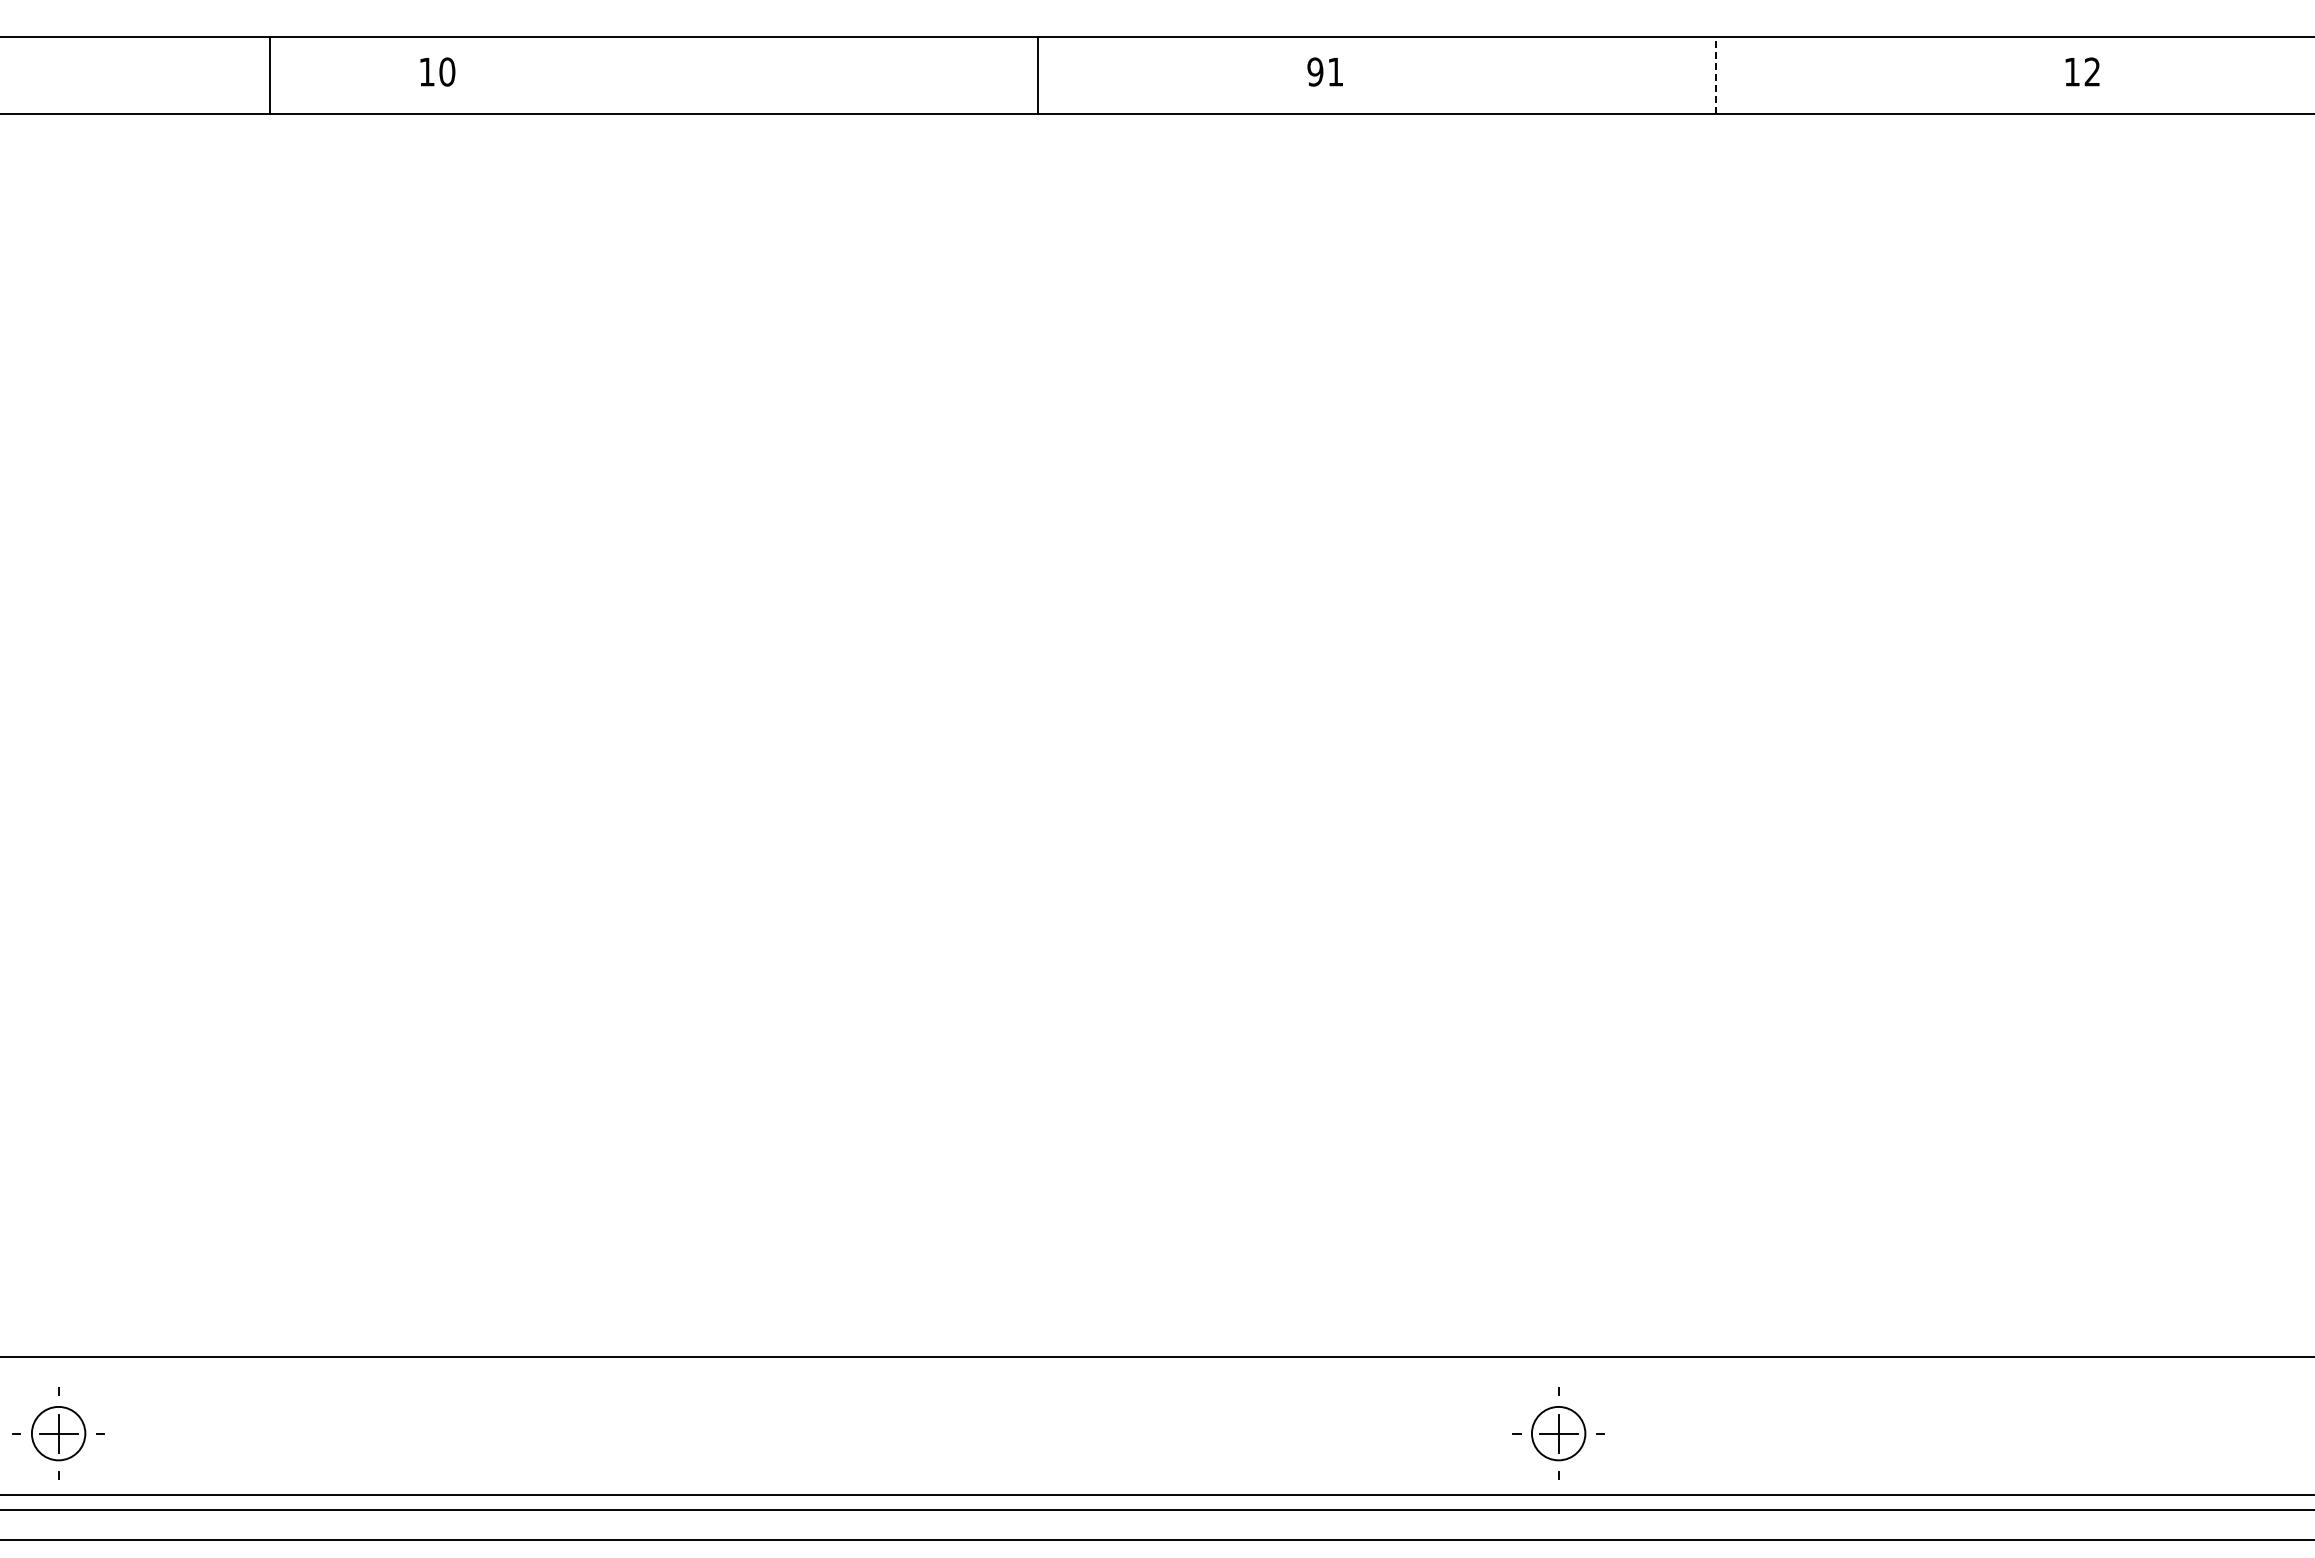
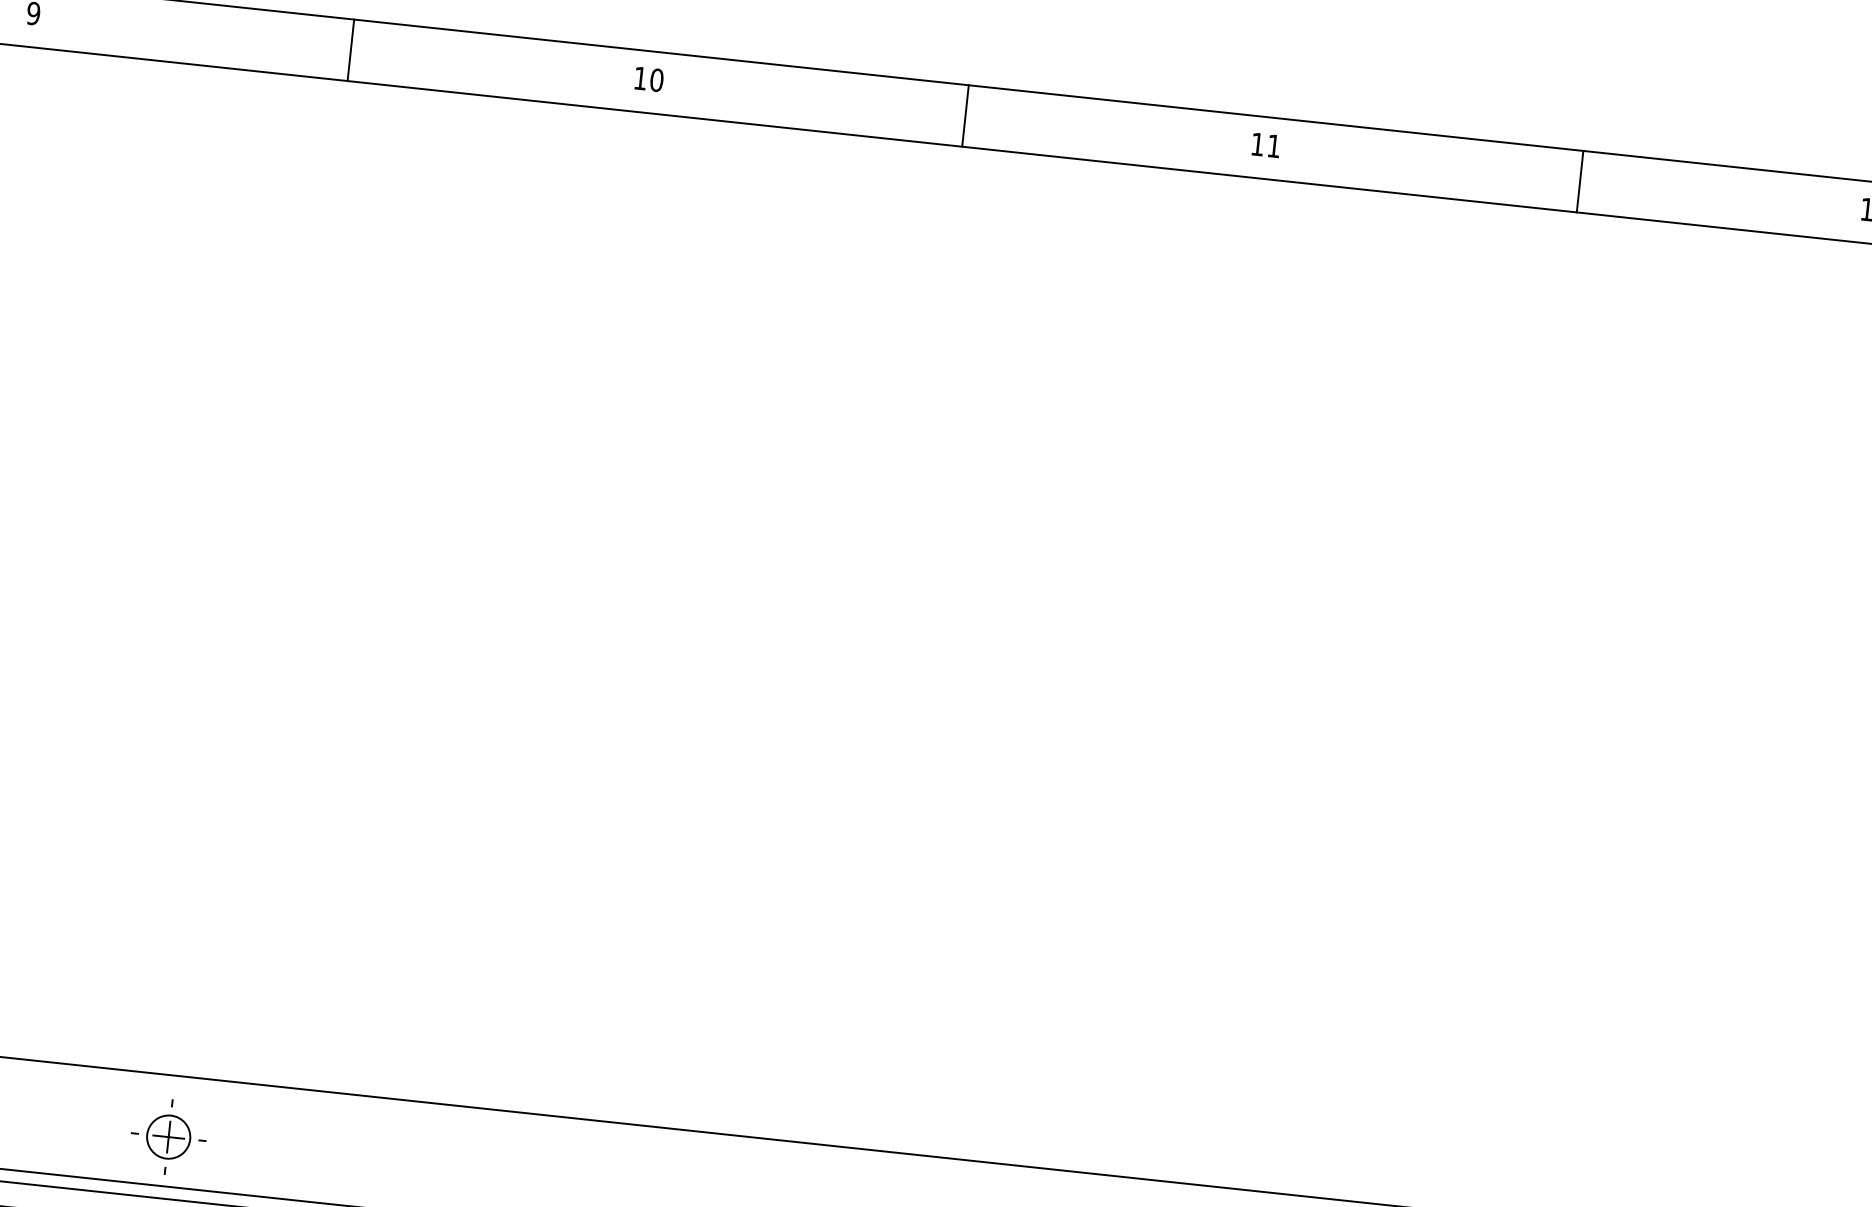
text: (437, 71) -> (649, 78), moved
text: (1315, 71) -> (1257, 144), 91 -> 11
line: (1716, 74) -> (1580, 180), dashed -> solid
line: (269, 75) -> (350, 50), moved
line: (1037, 75) -> (965, 116), moved
part: (58, 1433) -> (168, 1137), moved

